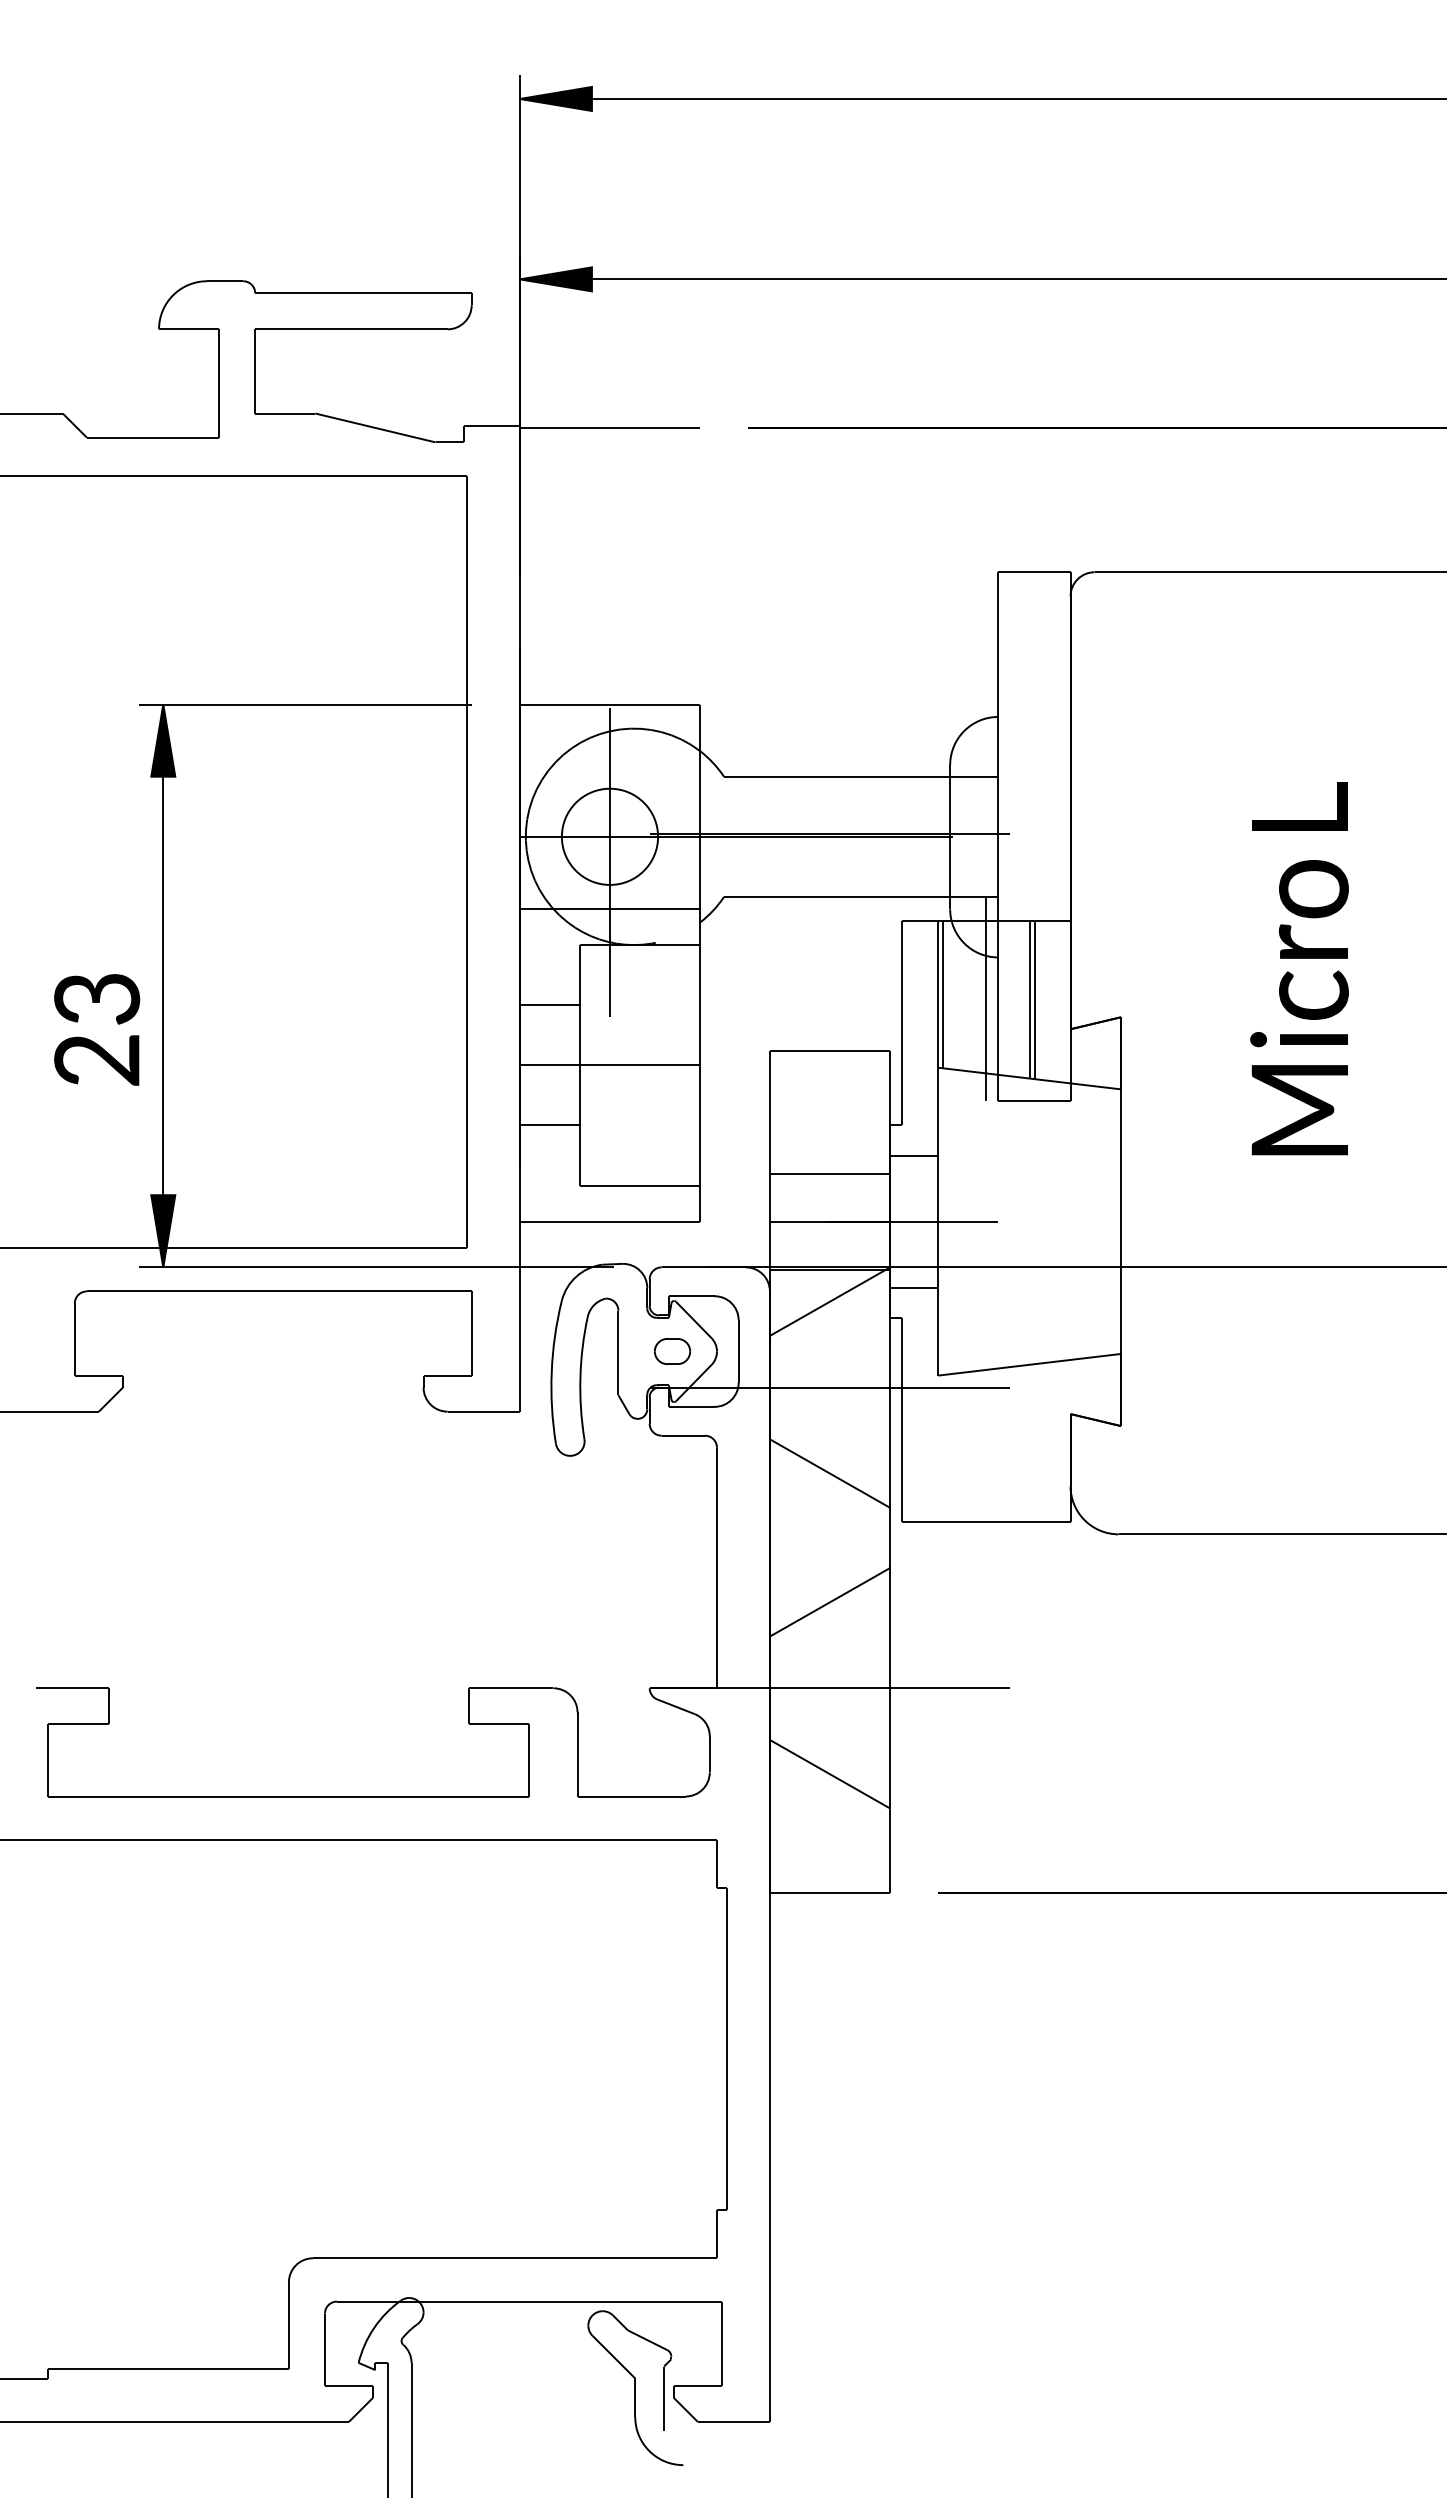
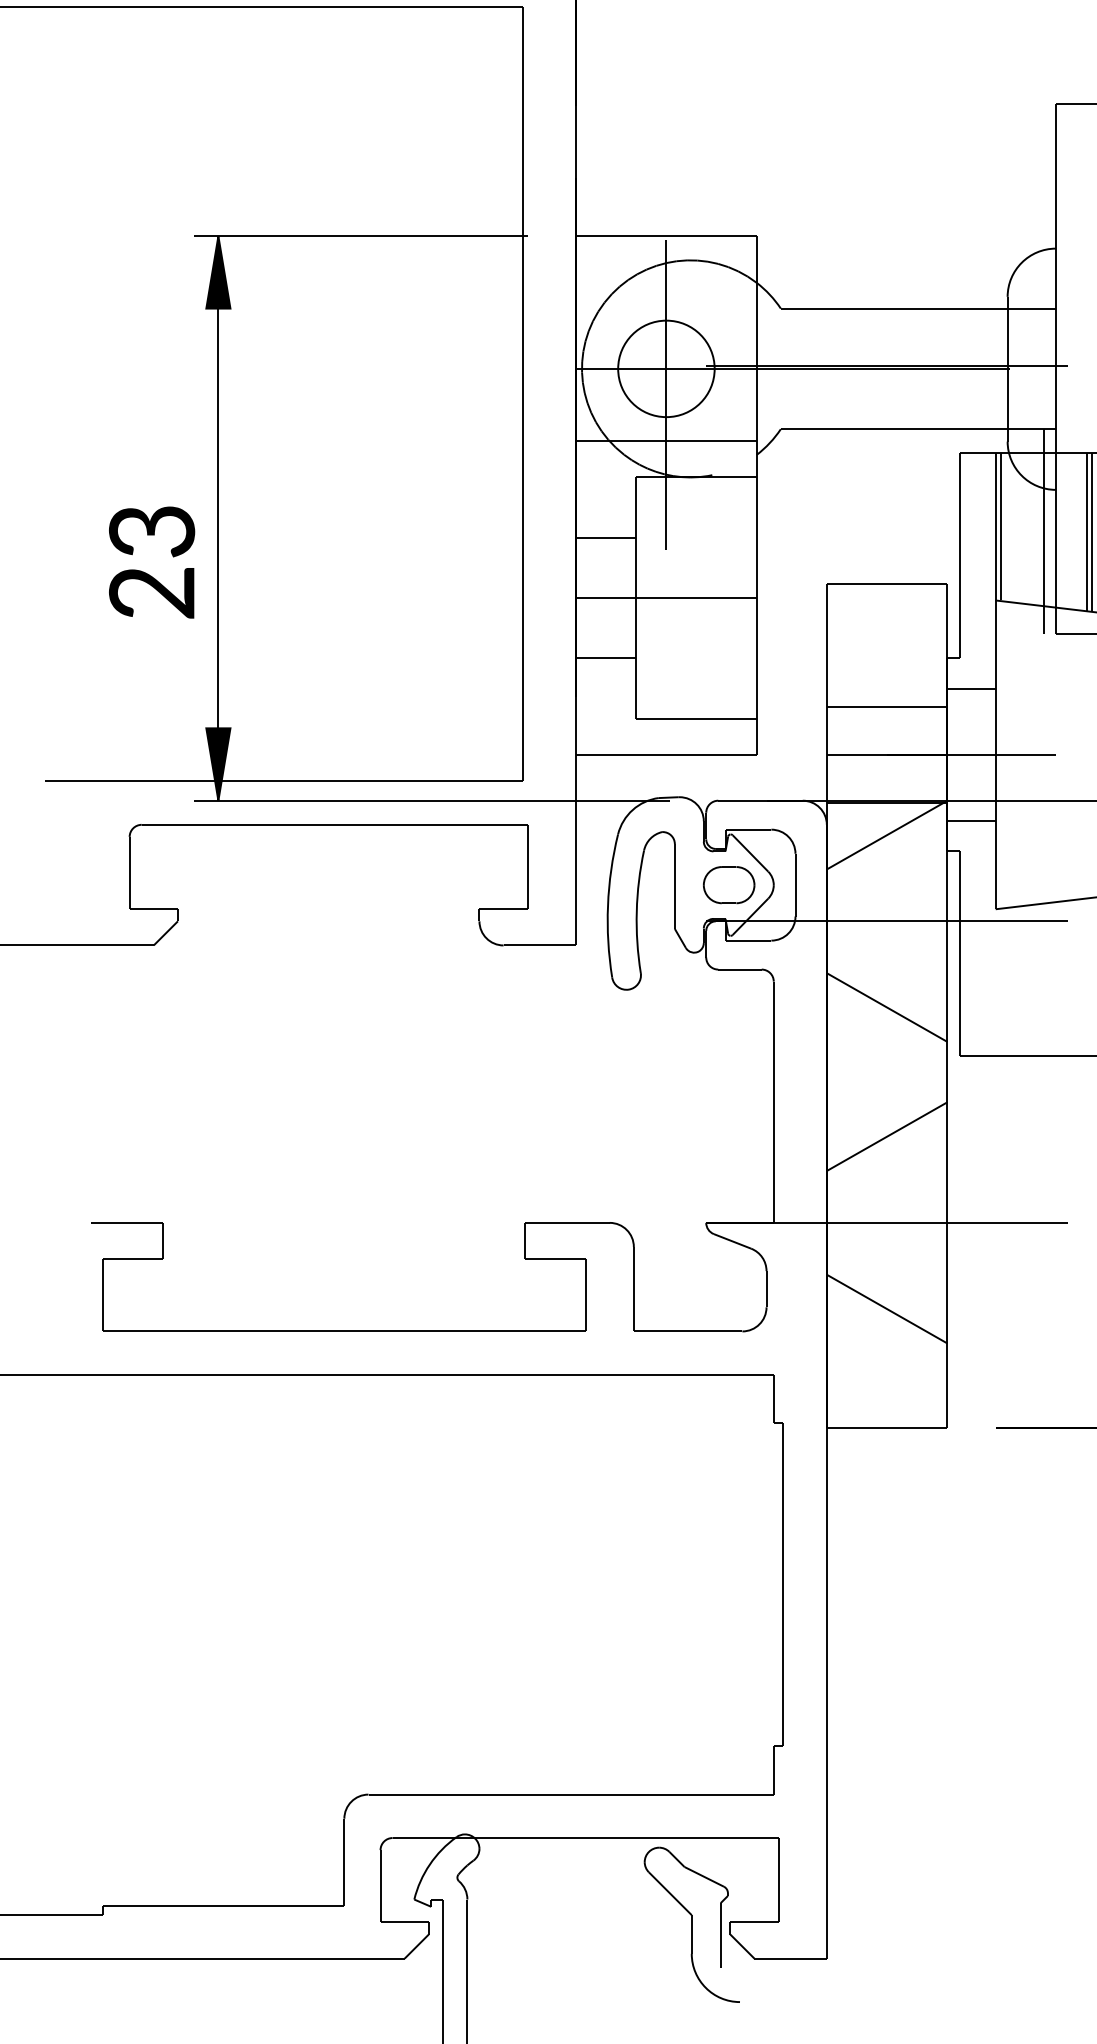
part: (672, 1351) -> (729, 885), size x1.43

